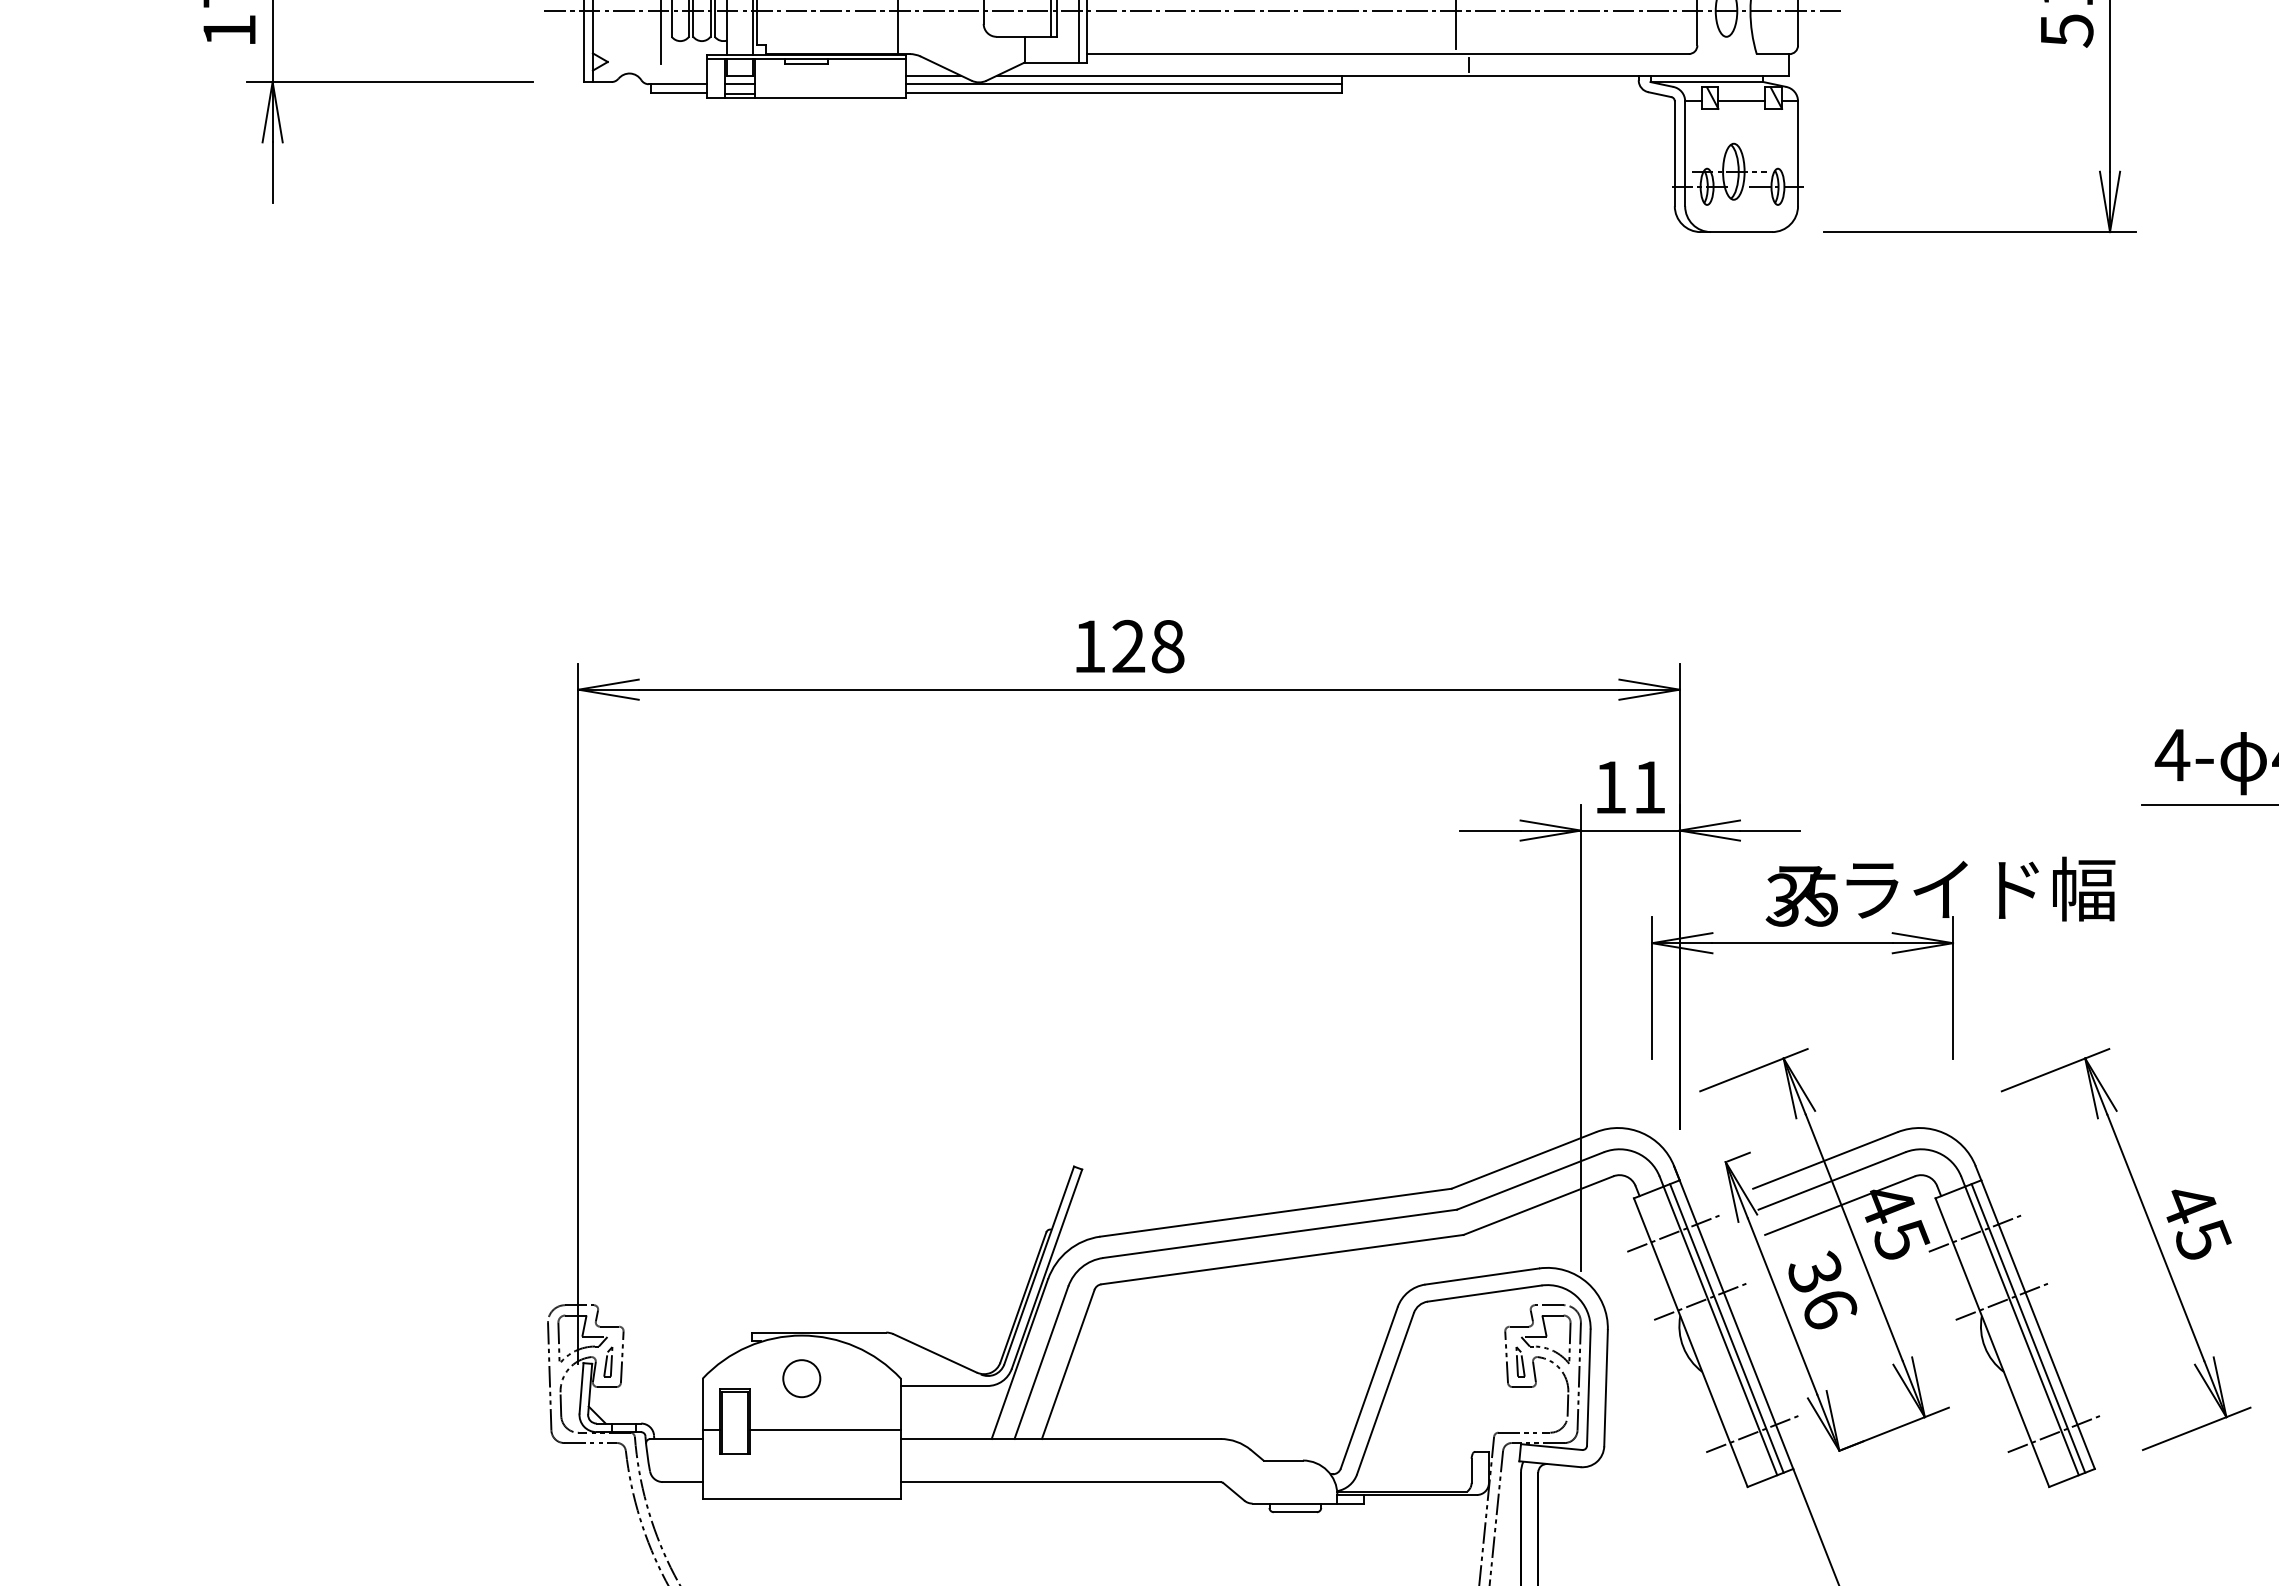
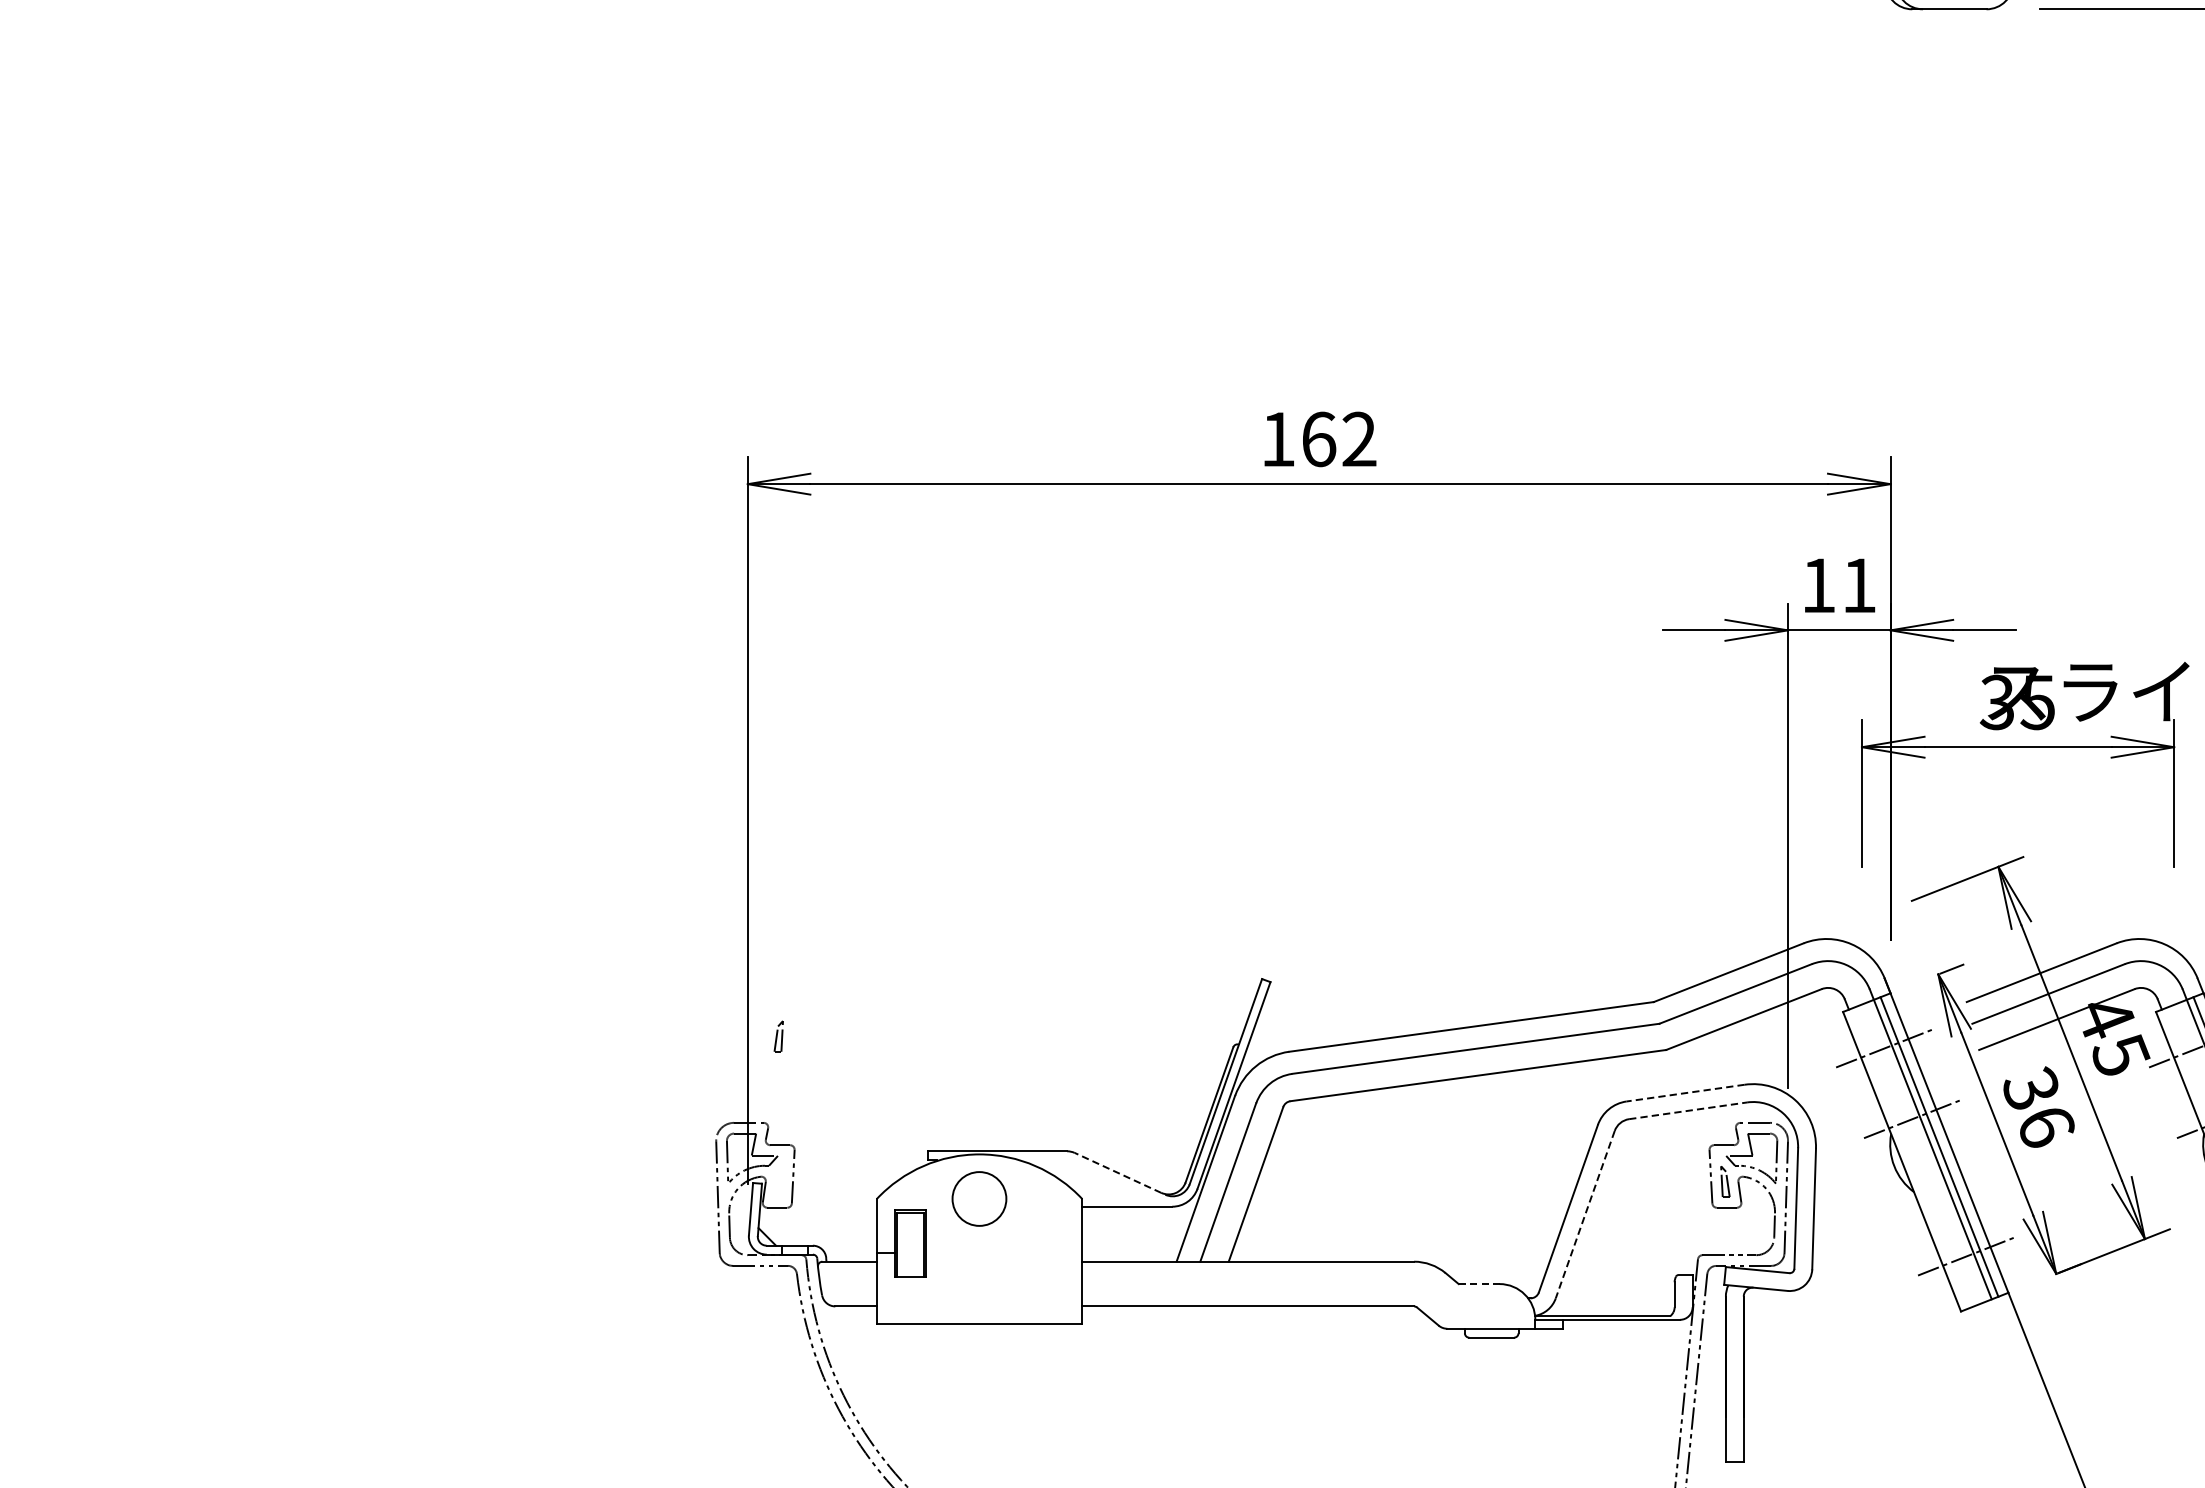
text: (1148, 646) -> (1339, 439), 128 -> 162
line: (1481, 1276) -> (1684, 1093), solid -> dashed
line: (1485, 1293) -> (1689, 1110), solid -> dashed
line: (935, 1353) -> (1118, 1172), solid -> dashed
part: (608, 1361) -> (778, 1036), moved
circle: (801, 1378) -> (979, 1198), size x1.4
line: (1385, 1394) -> (1585, 1215), solid -> dashed
line: (825, 1430) -> (1004, 1252), removed
line: (1283, 1460) -> (1479, 1284), solid -> dashed

